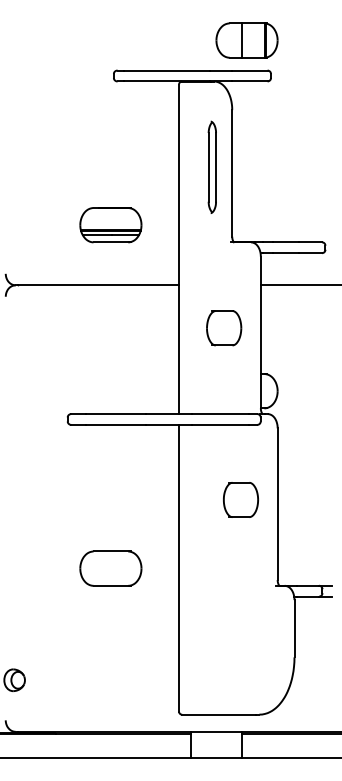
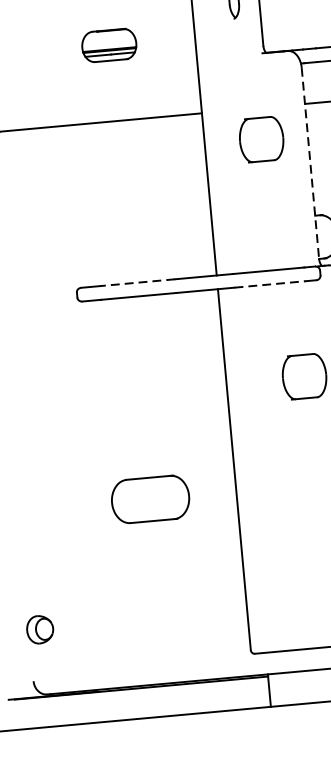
part: (110, 225) -> (108, 45), size x0.7
part: (224, 328) -> (262, 139), moved
line: (260, 332) -> (309, 163), solid -> dashed
line: (116, 414) -> (138, 283), solid -> dashed
line: (220, 424) -> (270, 283), solid -> dashed
part: (110, 568) -> (150, 499), moved

